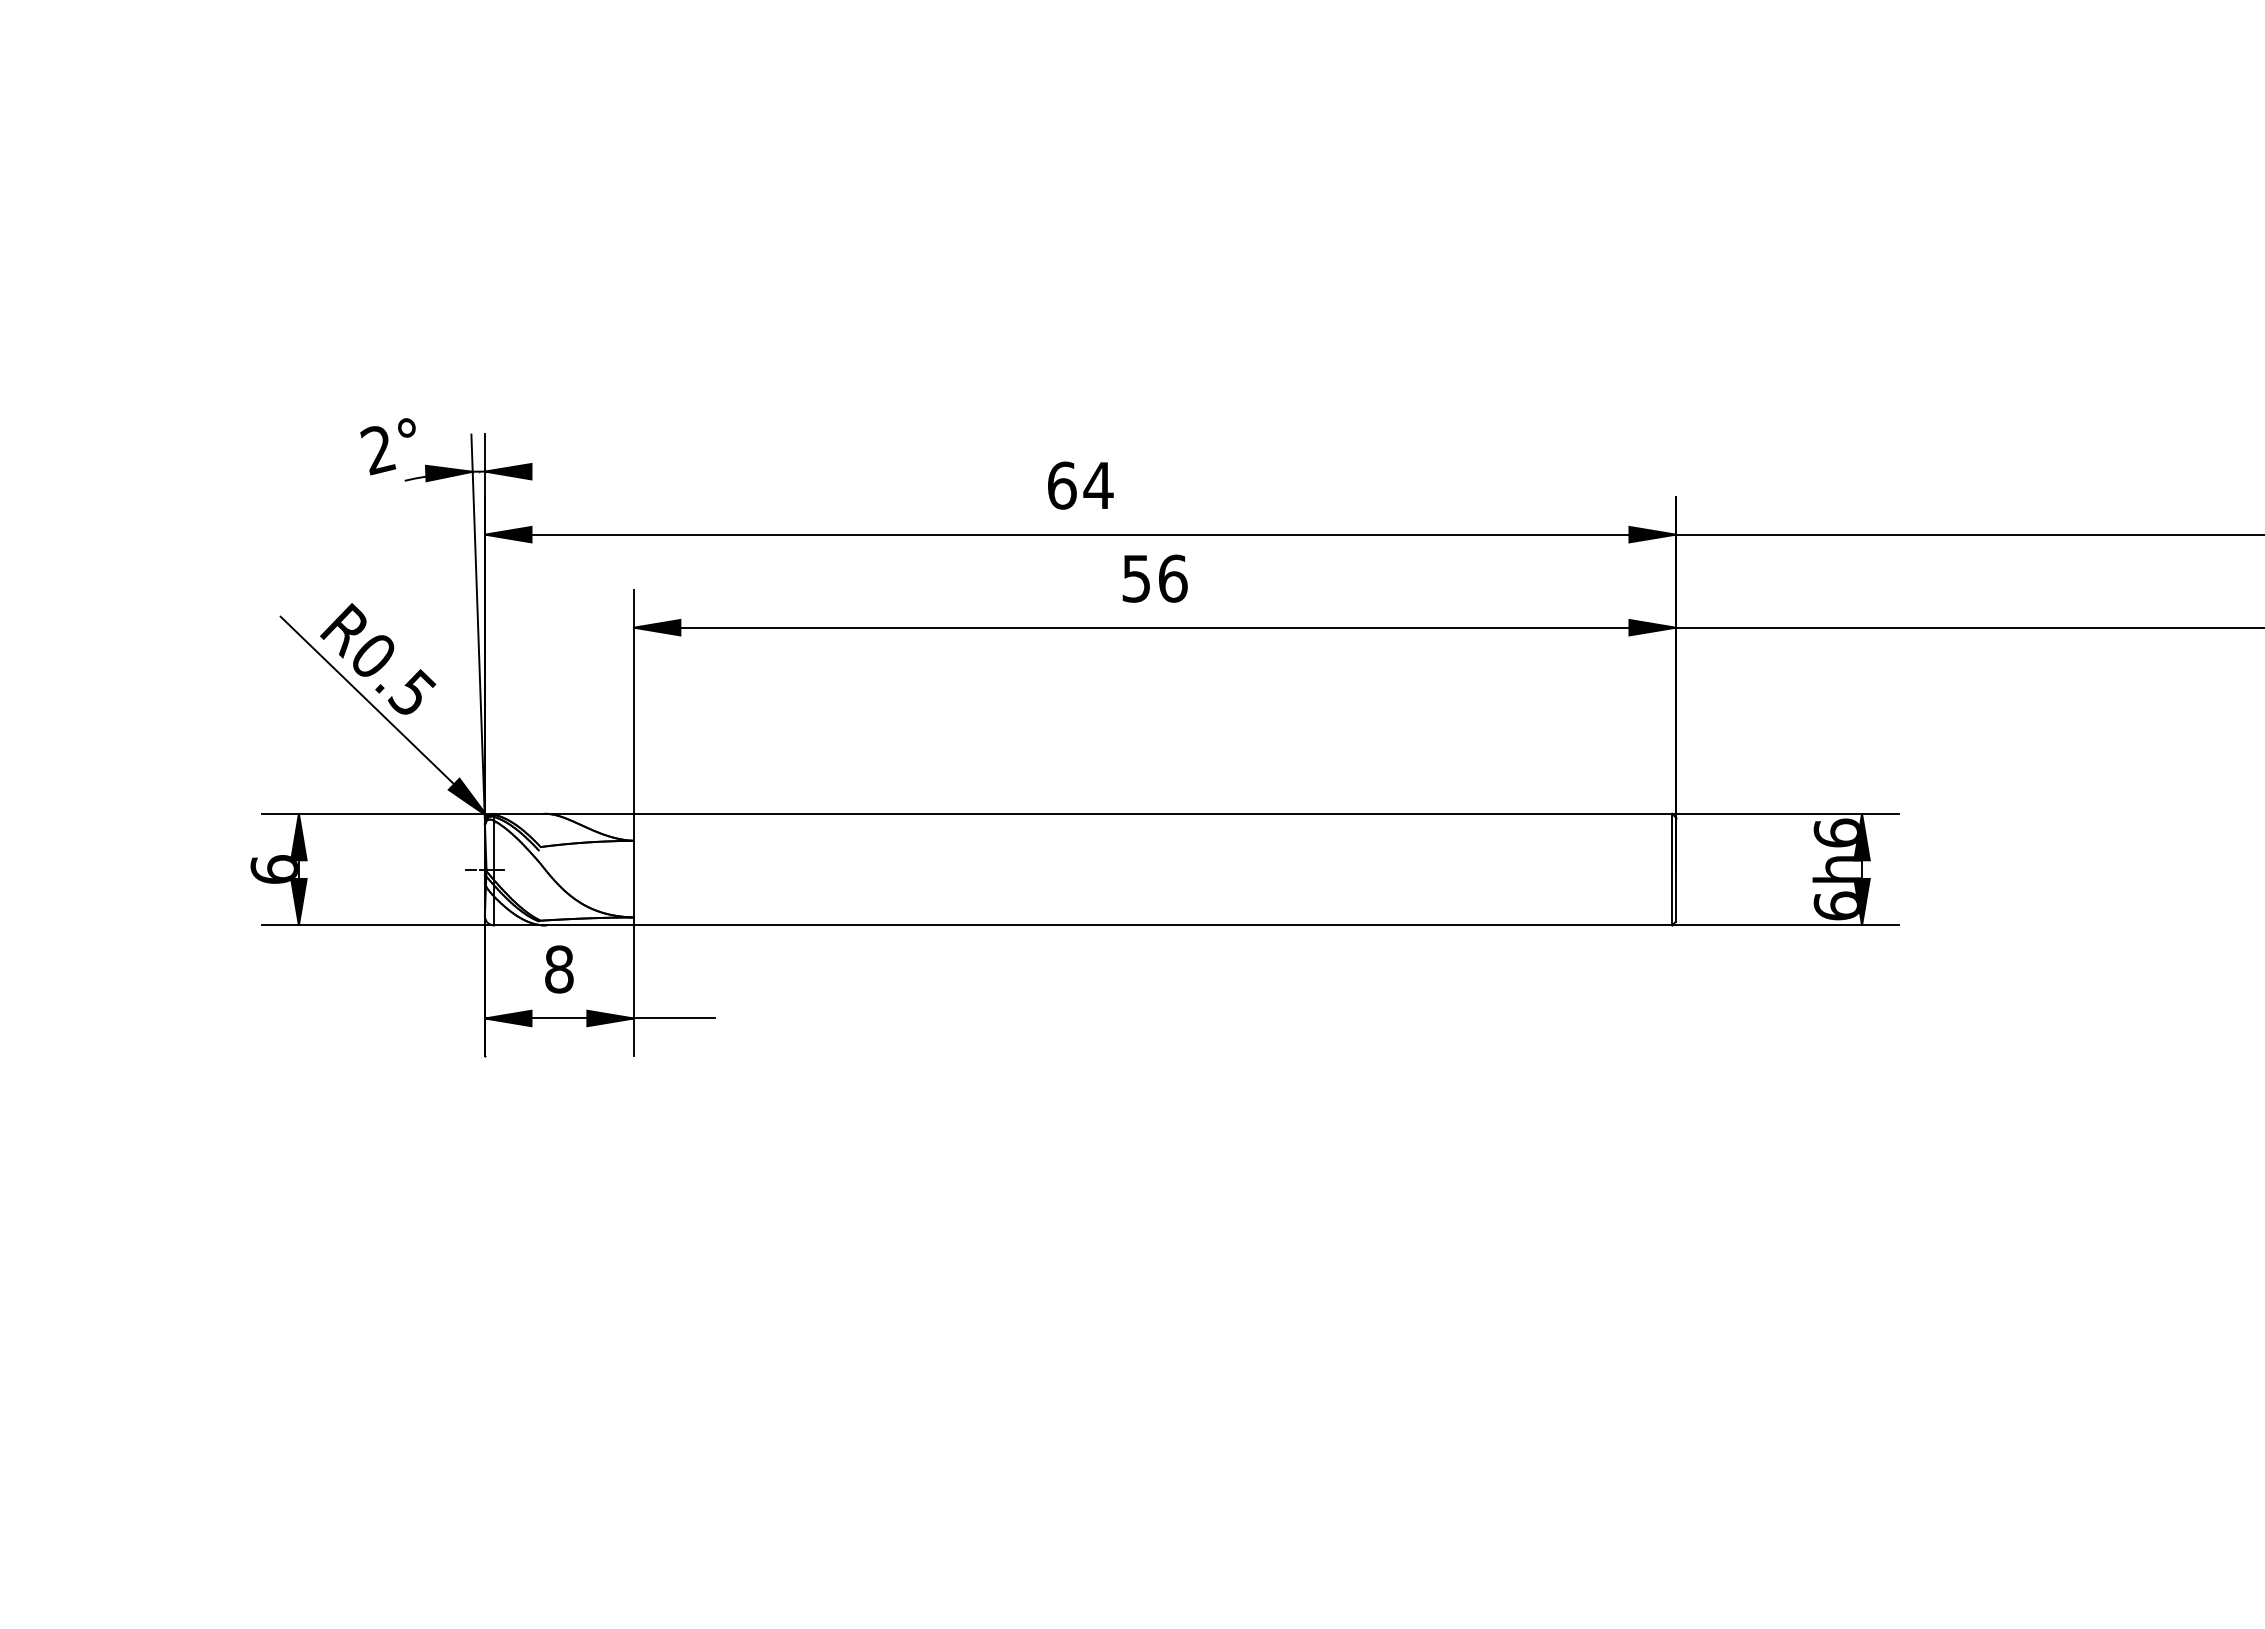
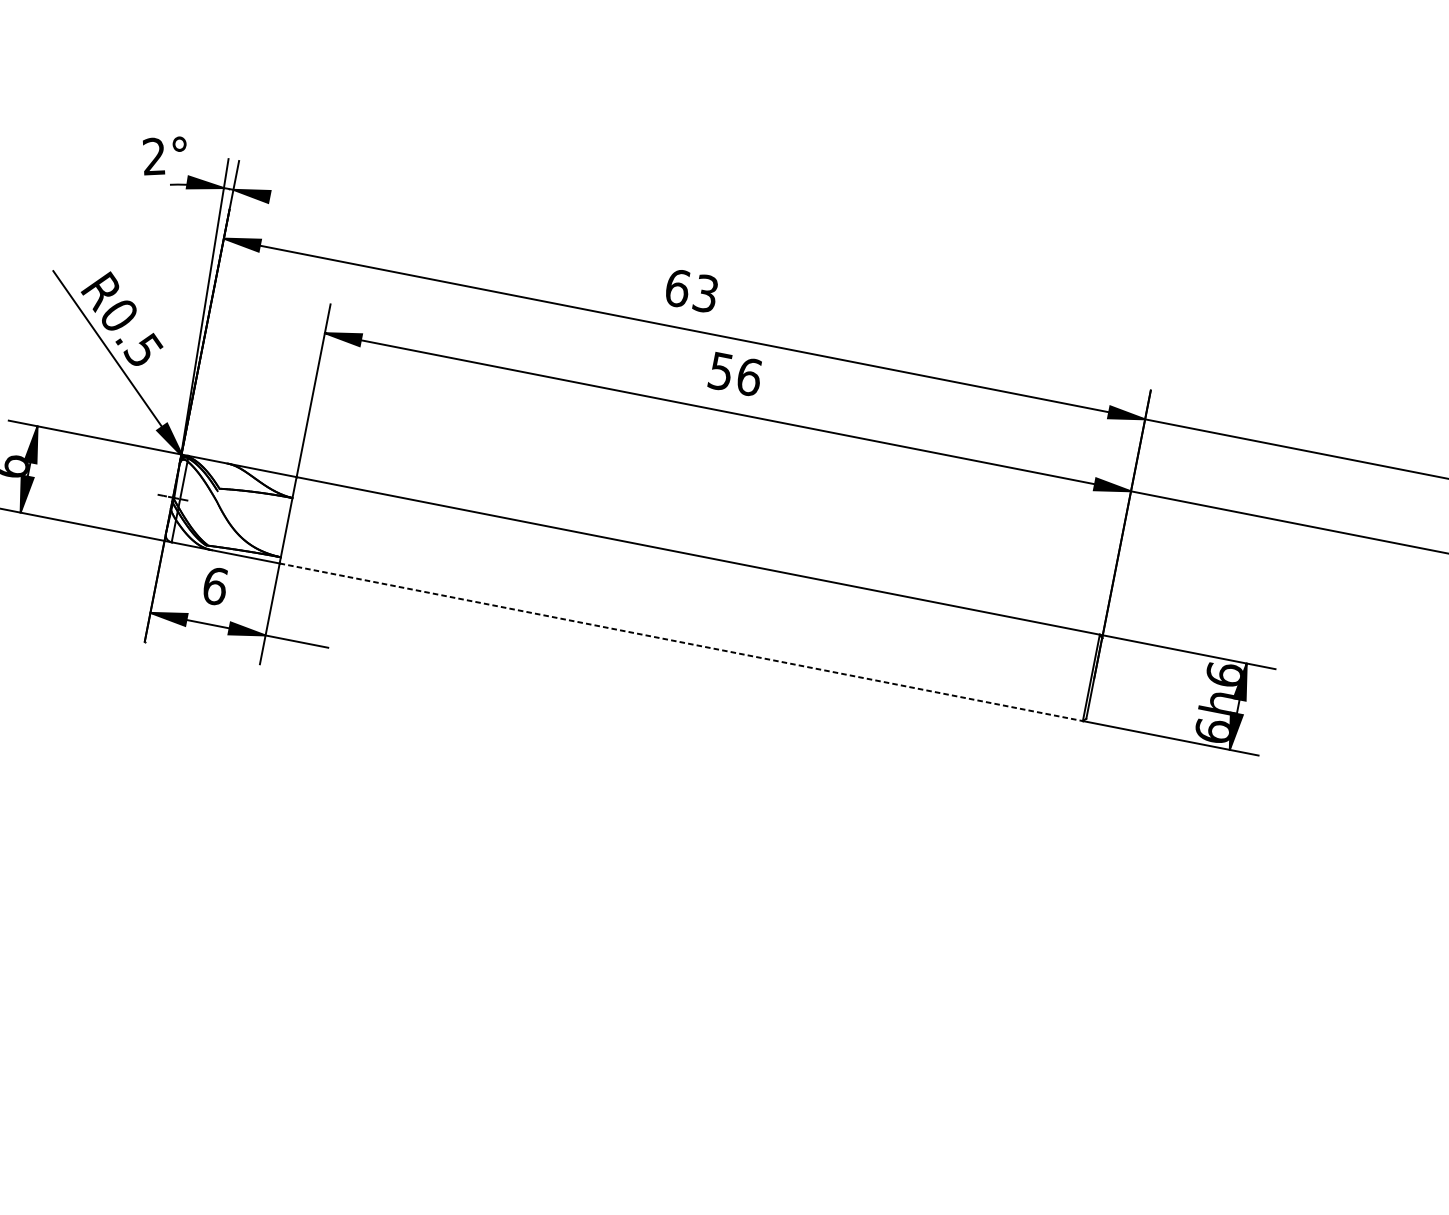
text: (1098, 485) -> (705, 293), 64 -> 63
line: (1153, 925) -> (681, 642), solid -> dashed
text: (559, 969) -> (215, 586), 8 -> 6

